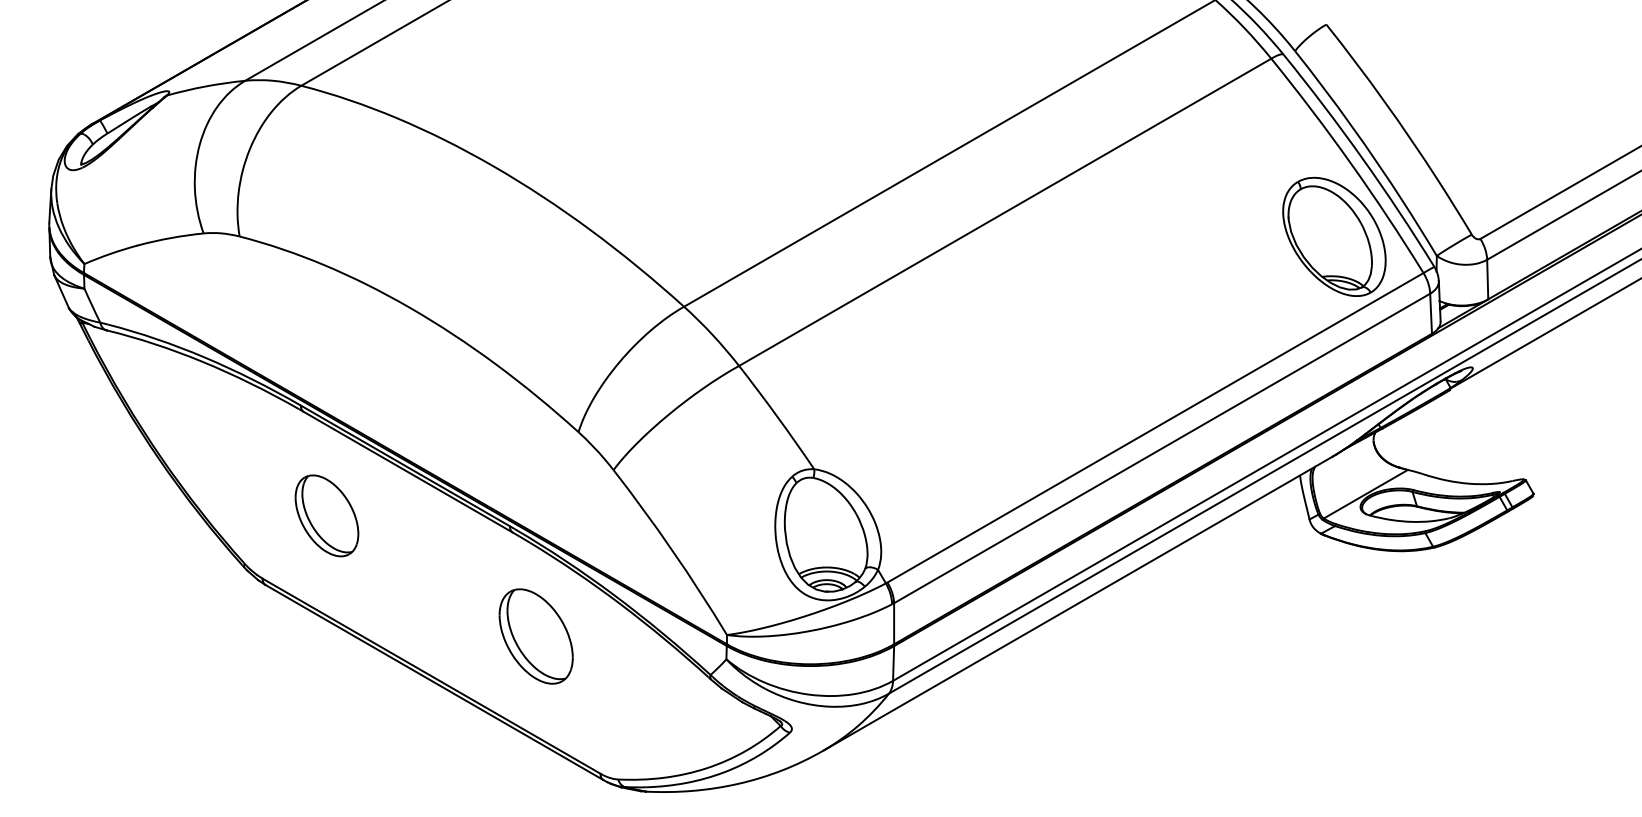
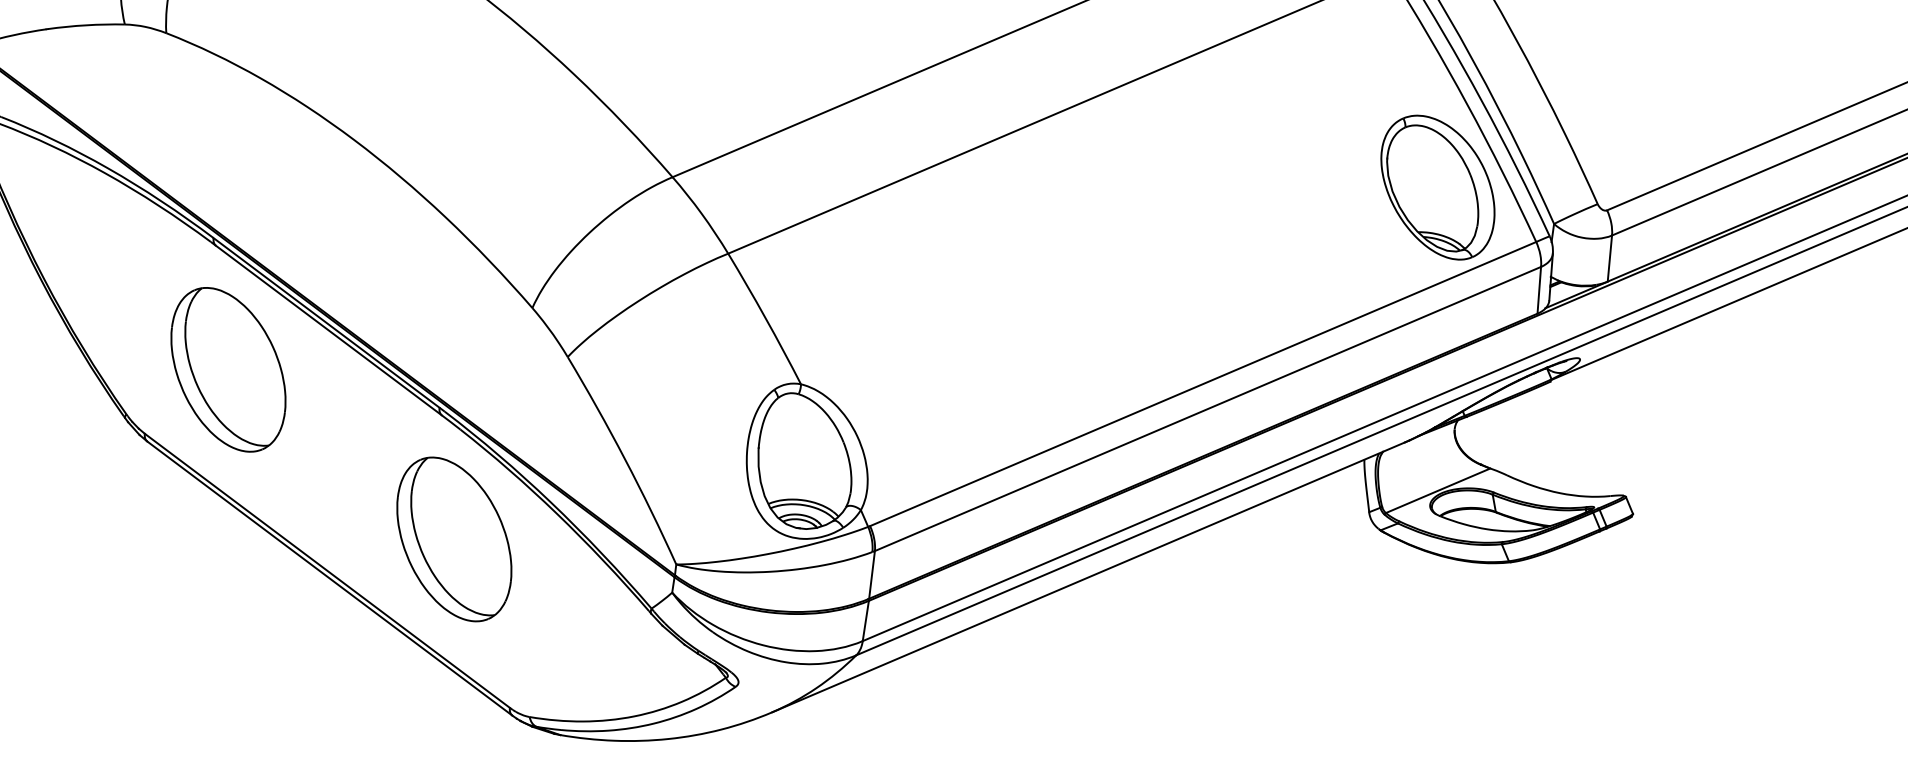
part: (326, 515) -> (227, 369), size x1.67
part: (536, 636) -> (454, 539), size x1.43

